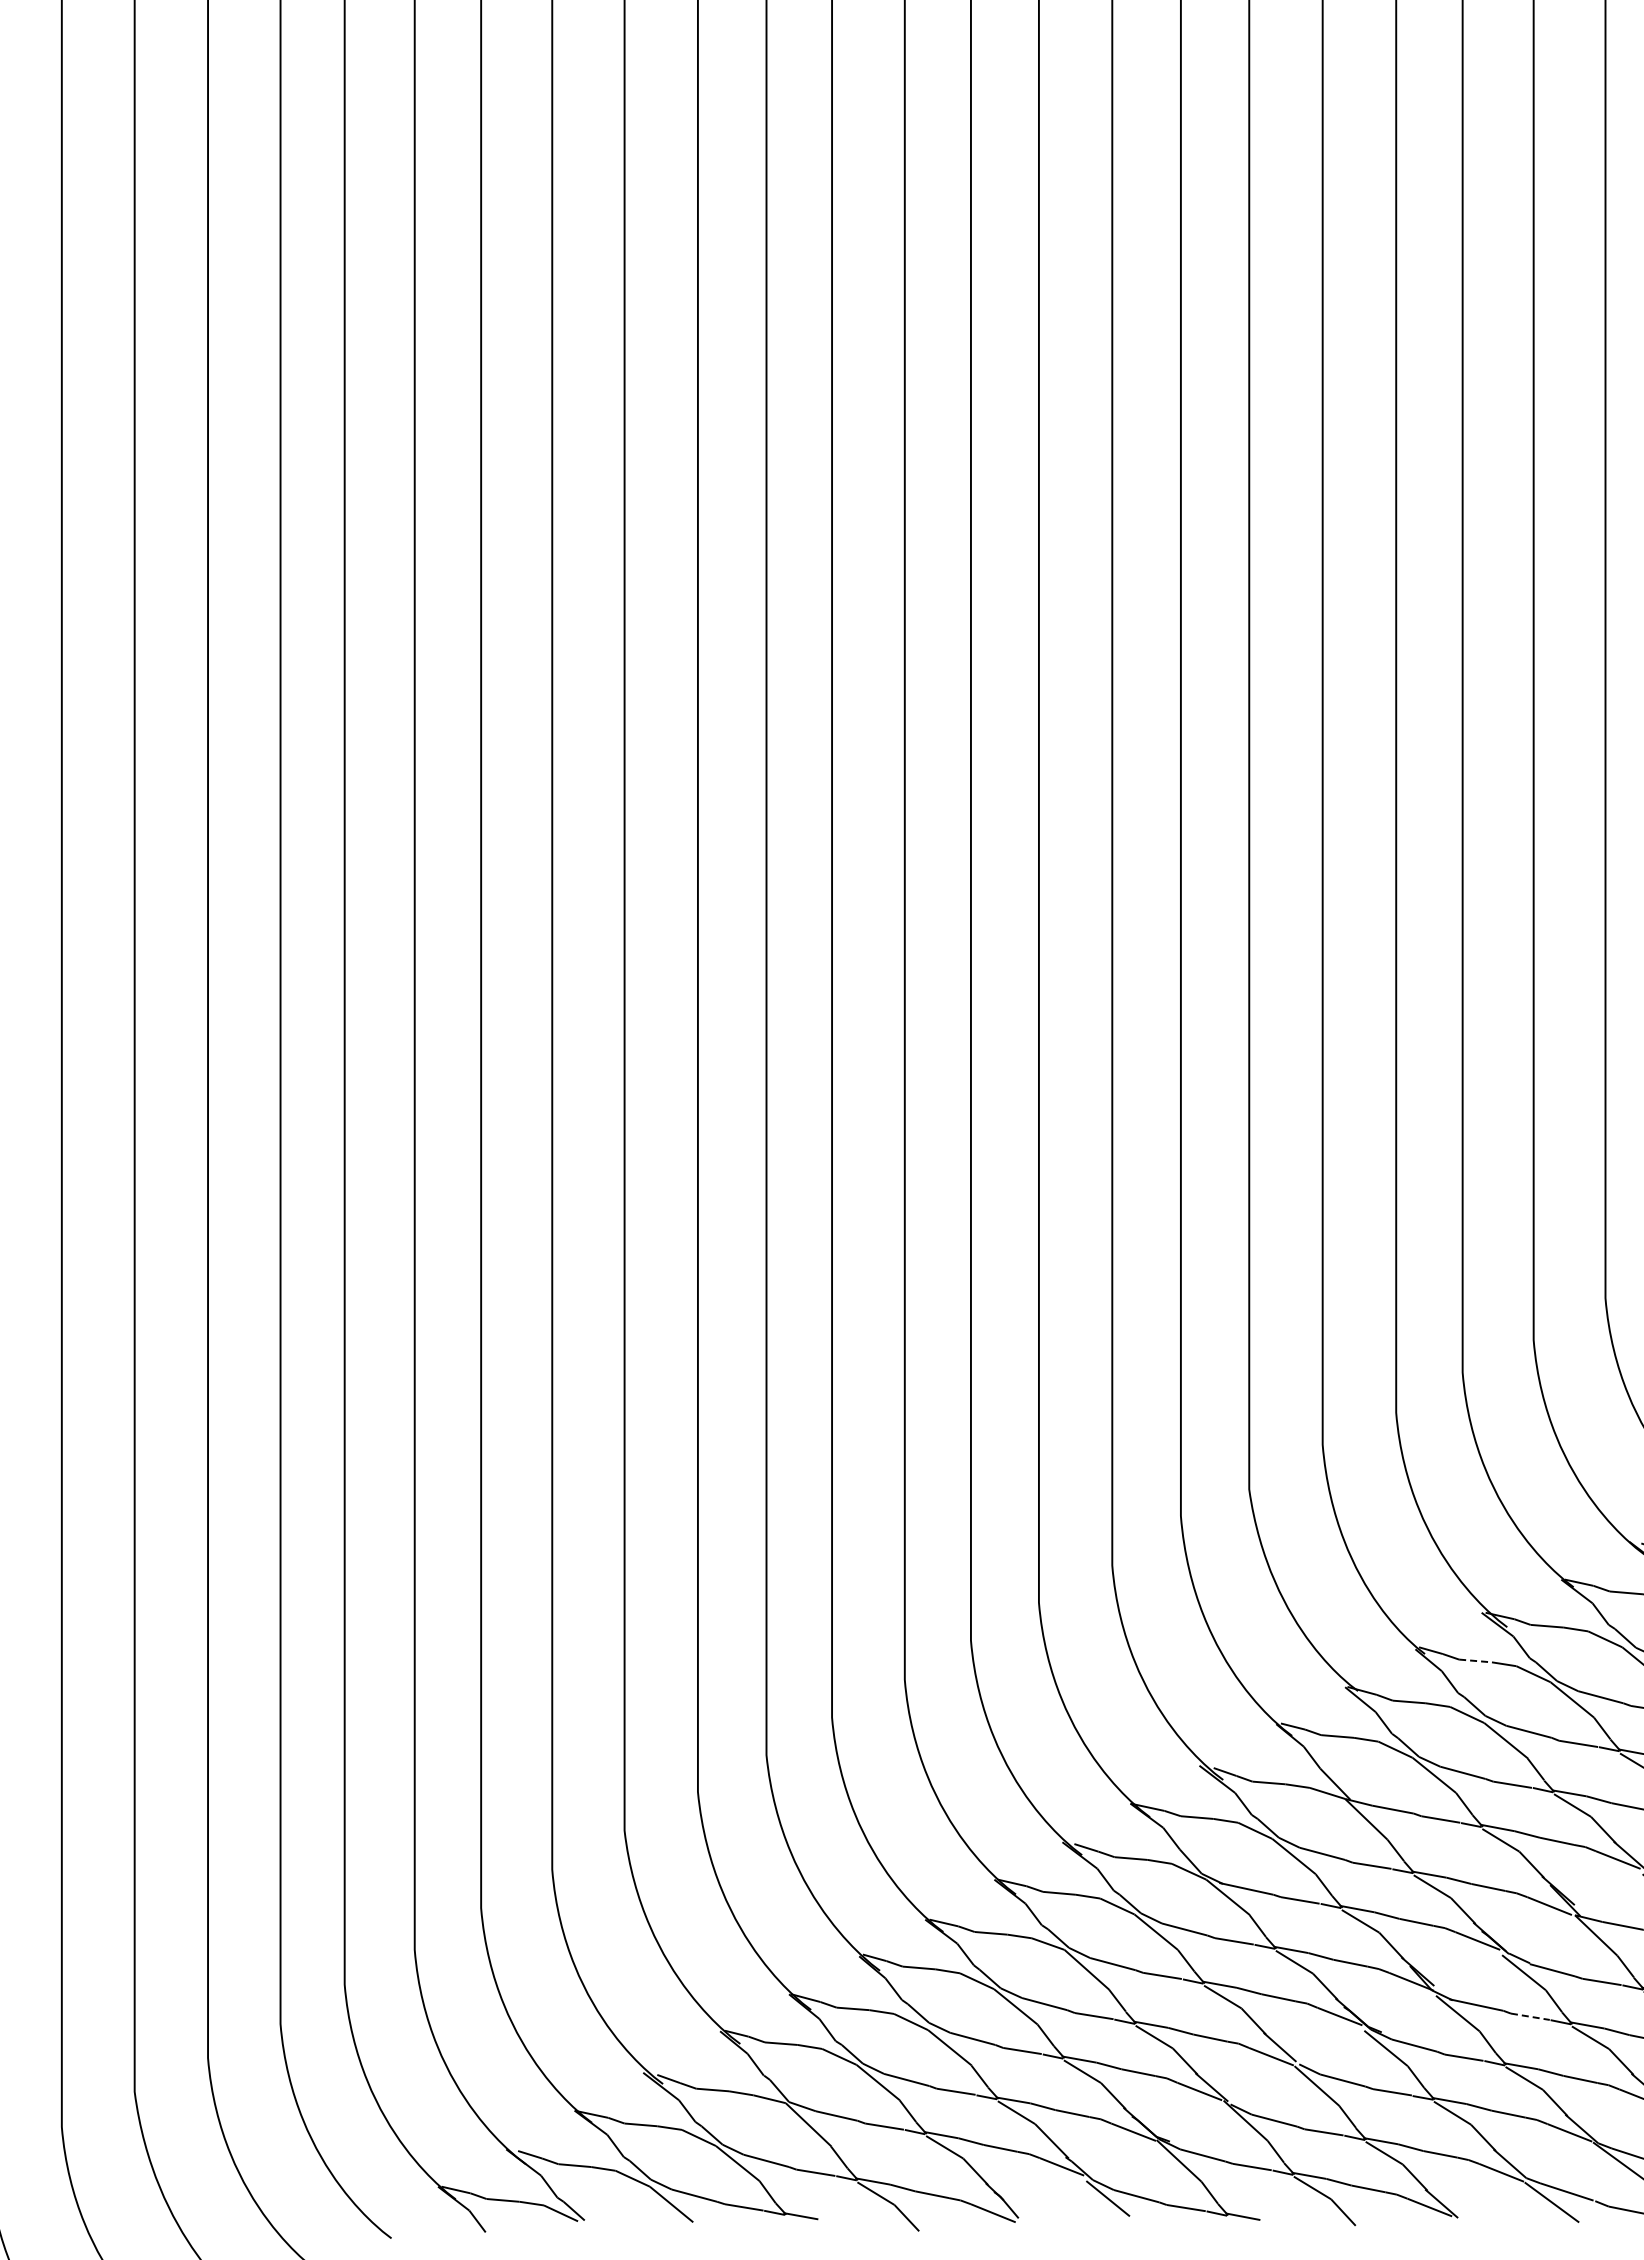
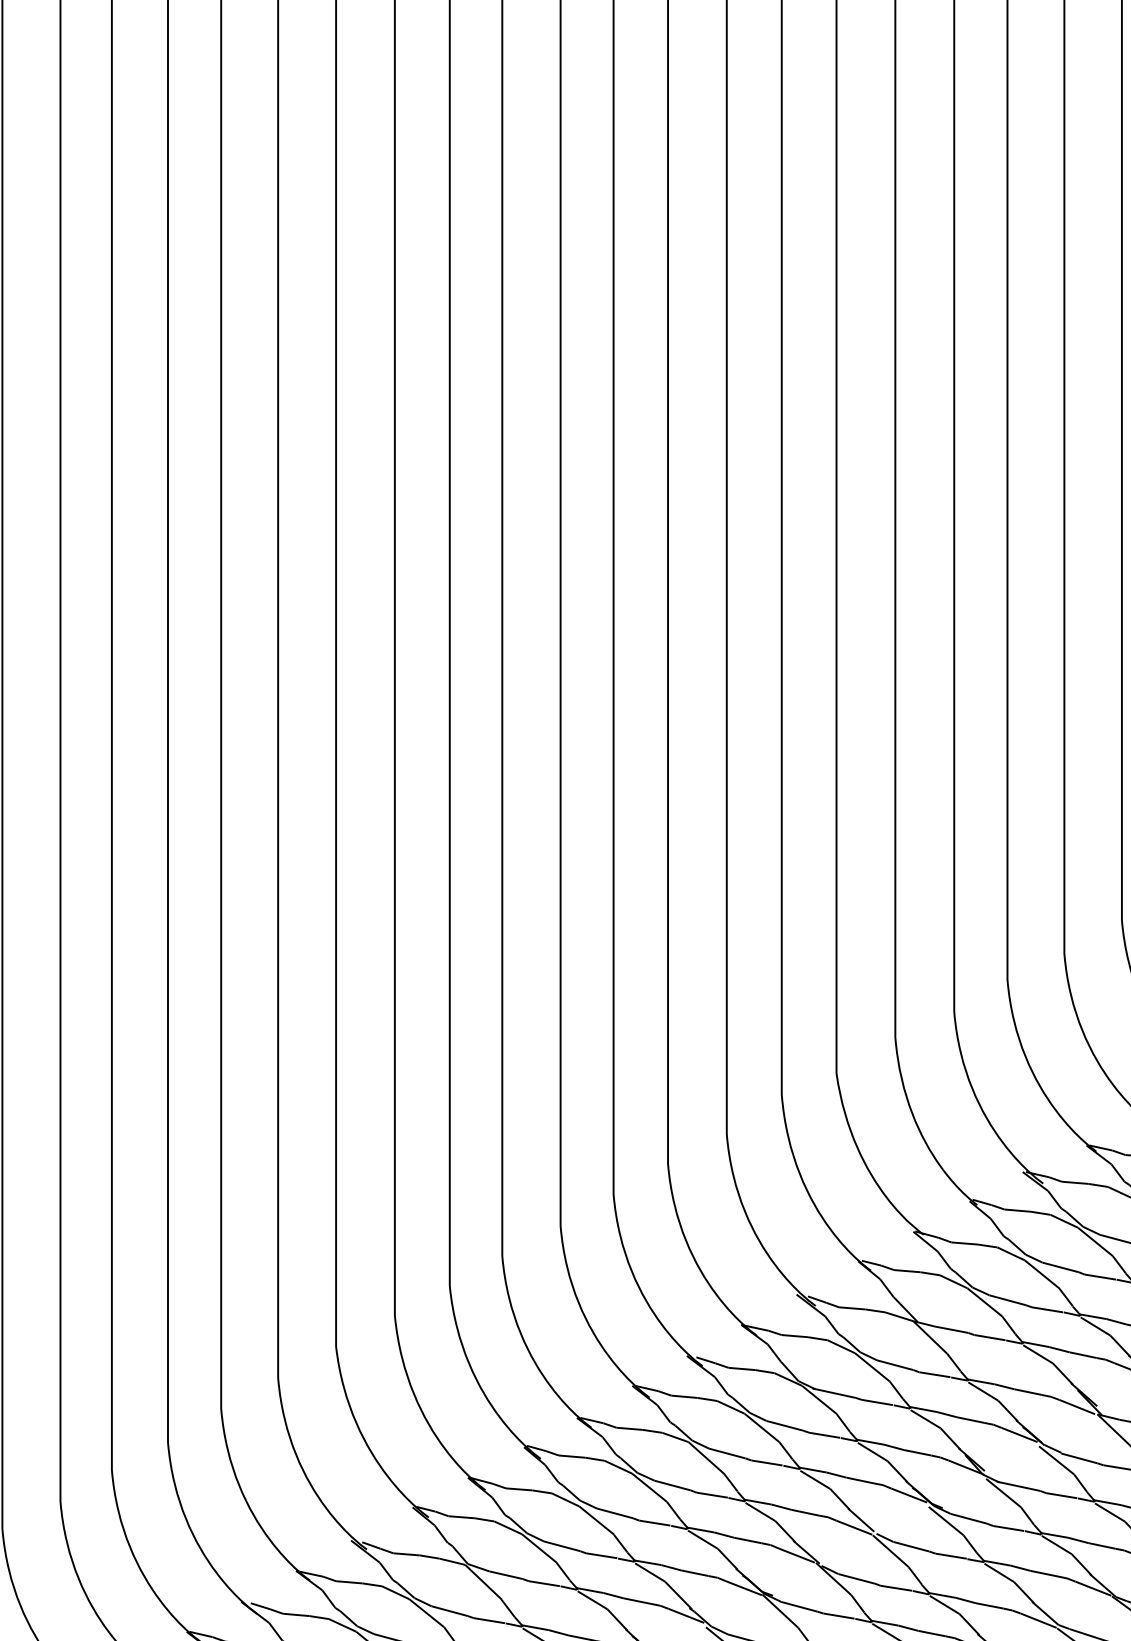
line: (1476, 1661) -> (1018, 1211), dashed -> solid
line: (1530, 2016) -> (1061, 1495), dashed -> solid

